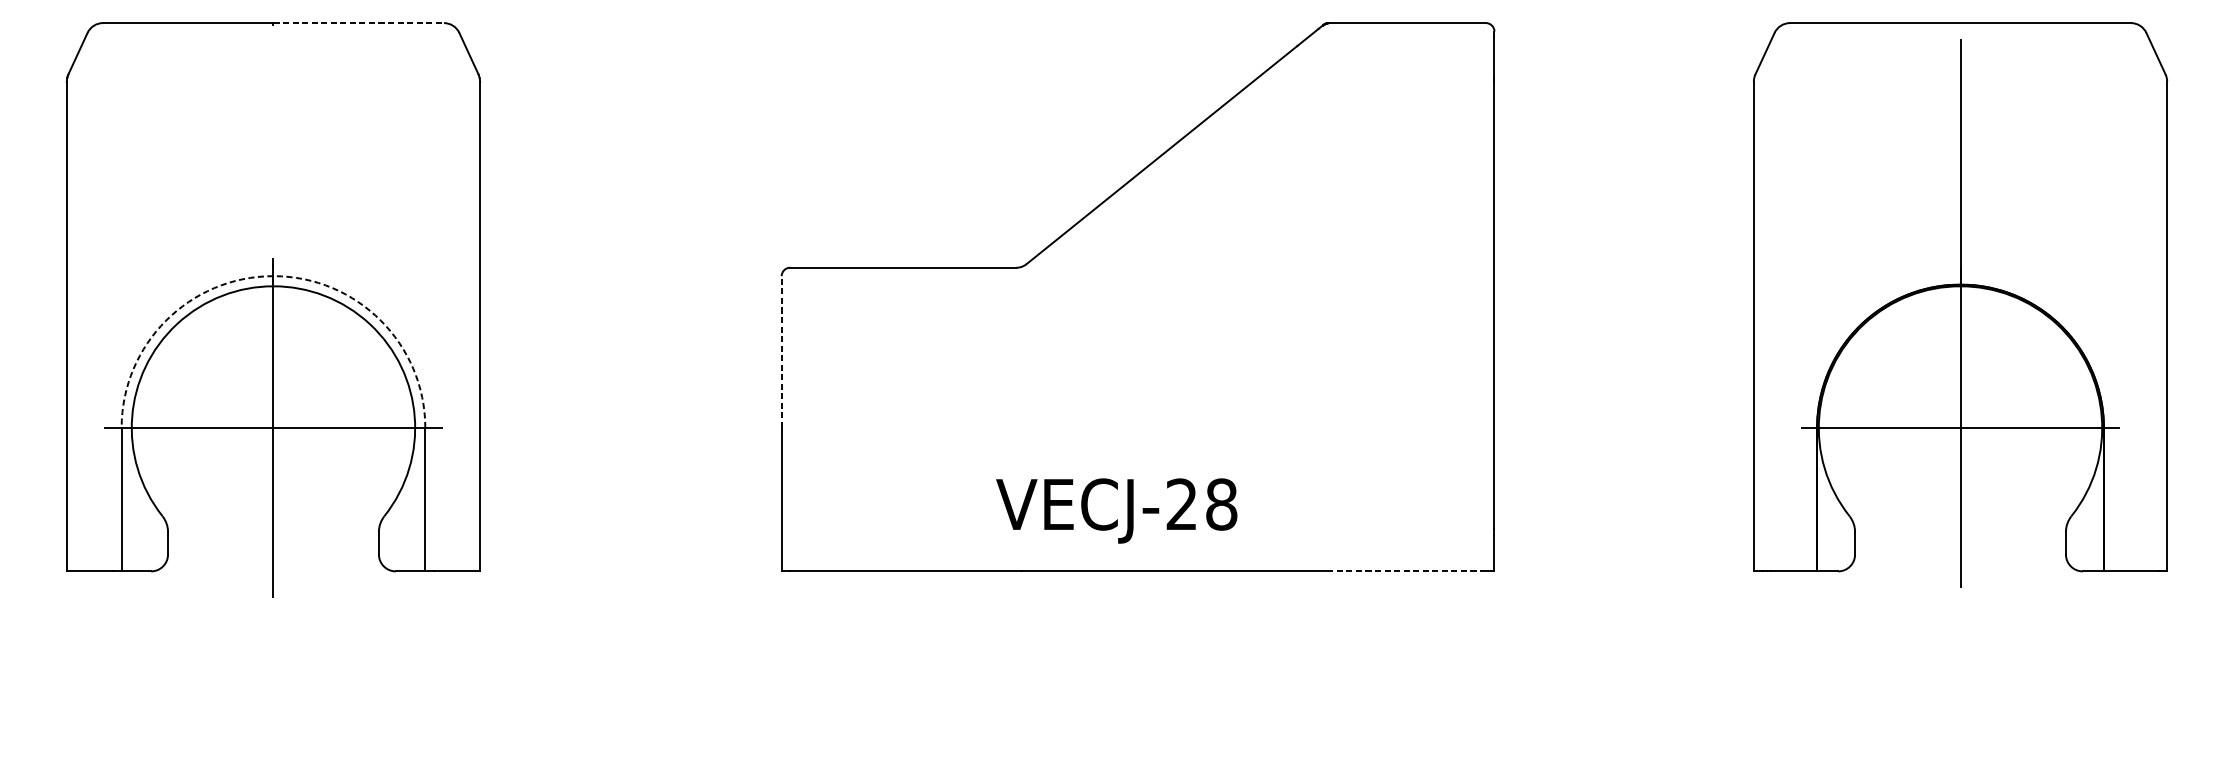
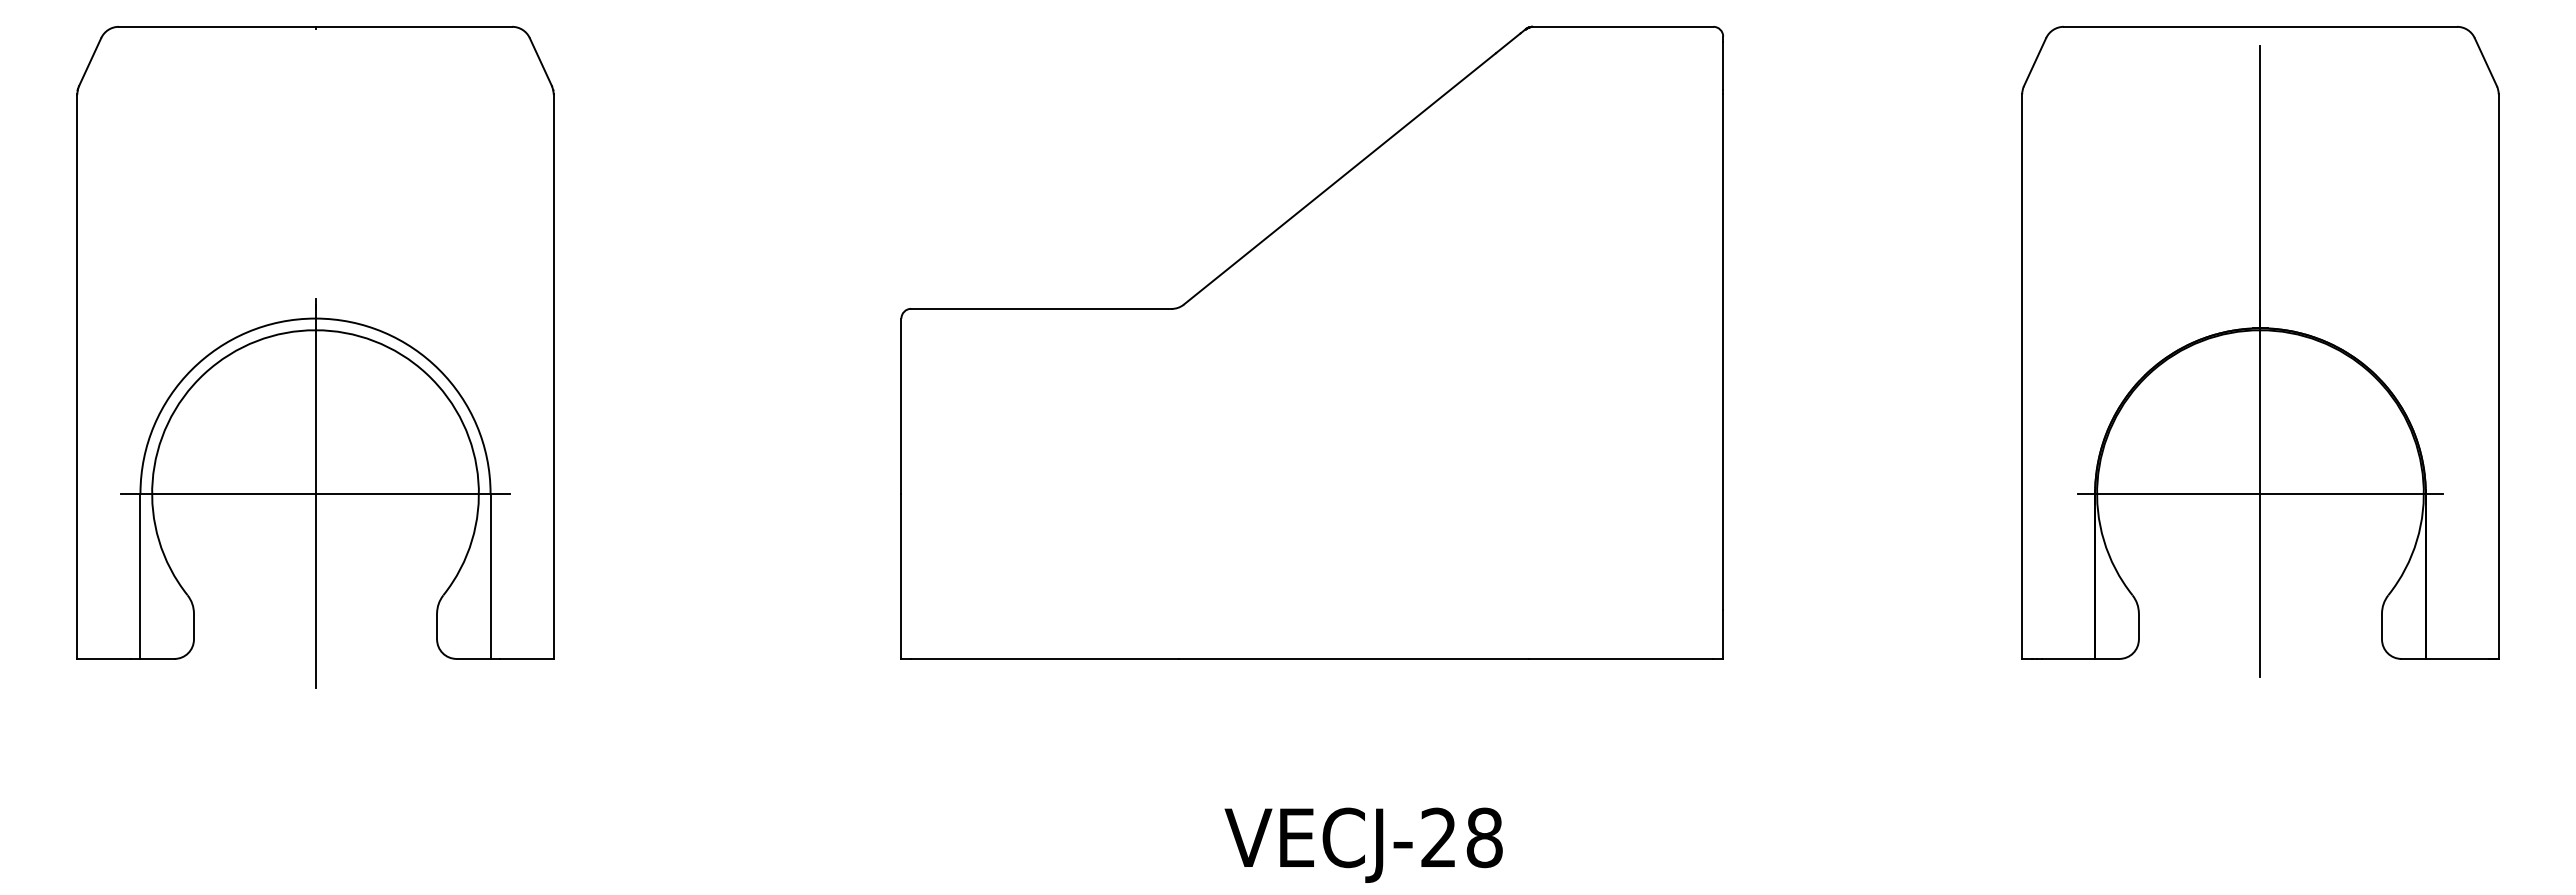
line: (359, 22) -> (414, 26), dashed -> solid
arc: (273, 276) -> (315, 318), dashed -> solid
line: (781, 352) -> (901, 406), dashed -> solid
text: (1116, 510) -> (1363, 844), moved
line: (1405, 571) -> (1620, 658), dashed -> solid

